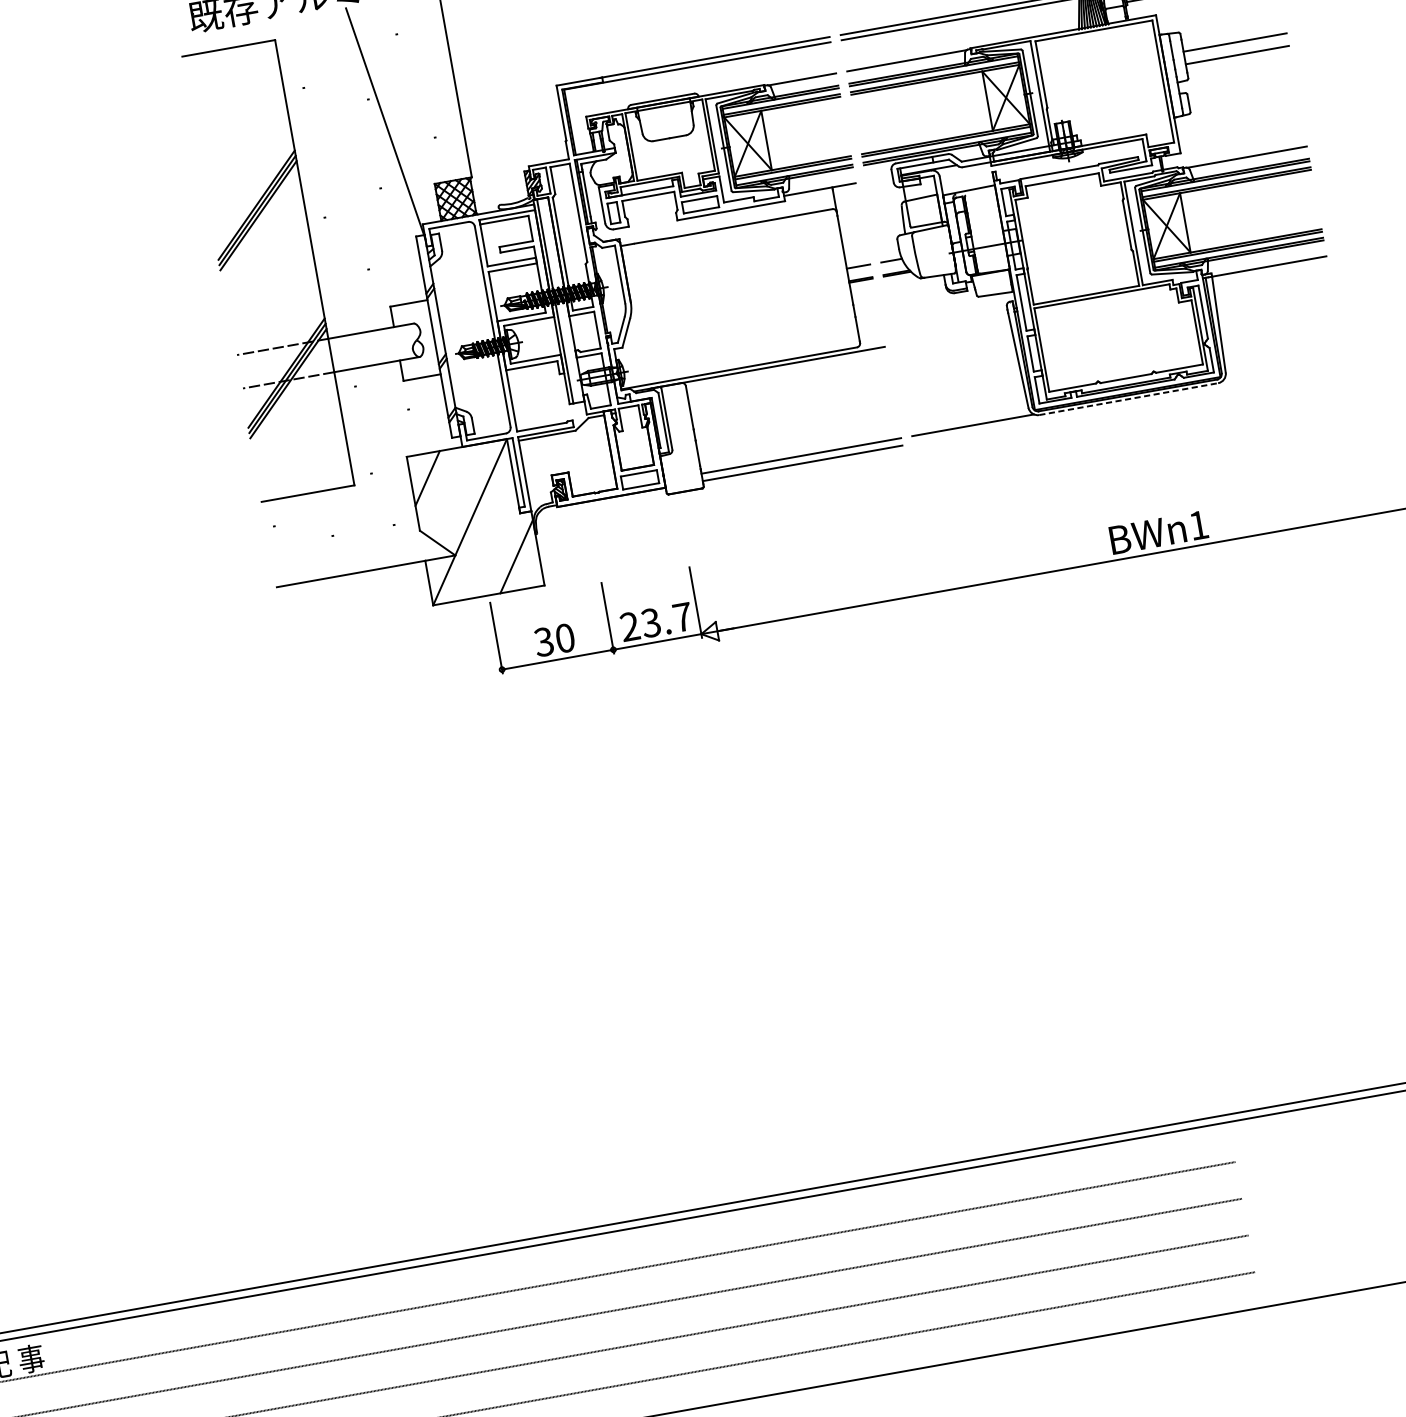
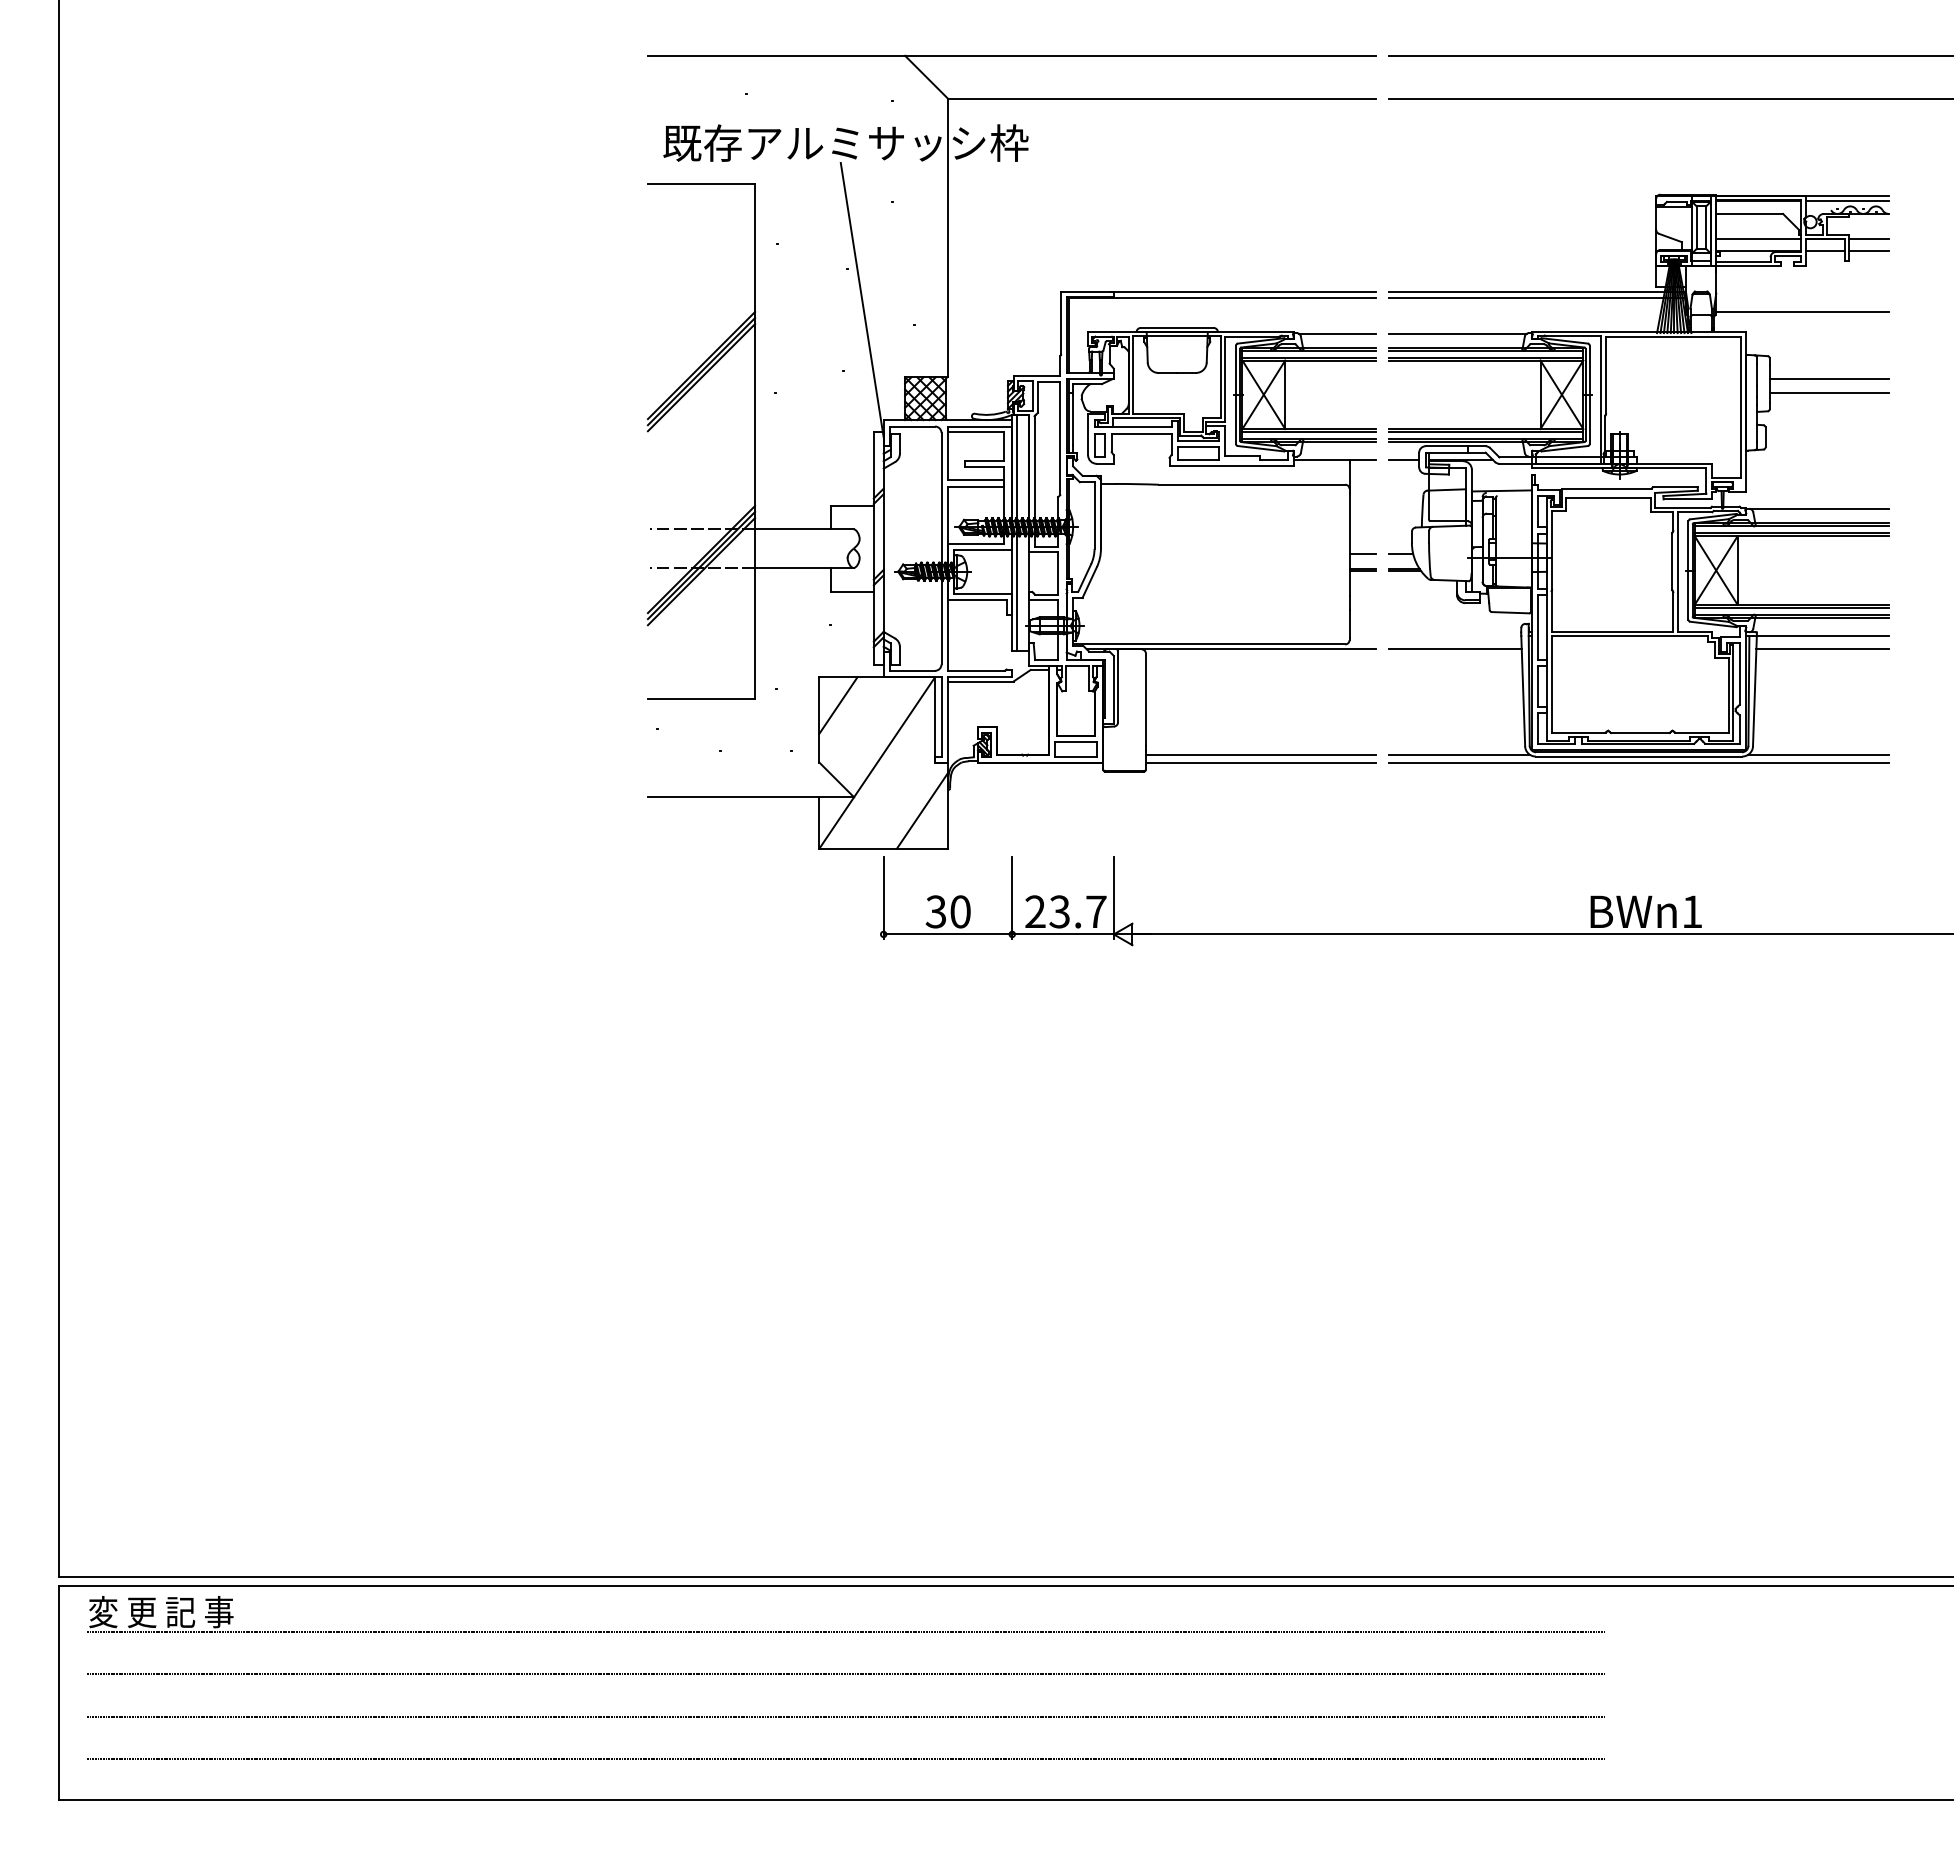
line: (879, 179) -> (1404, 460), added
line: (1271, 278) -> (1822, 649), added
line: (953, 334) -> (1455, 649), added
line: (1283, 369) -> (1818, 754), added
line: (1129, 399) -> (1639, 756), dashed -> solid
line: (1129, 405) -> (1638, 763), added

